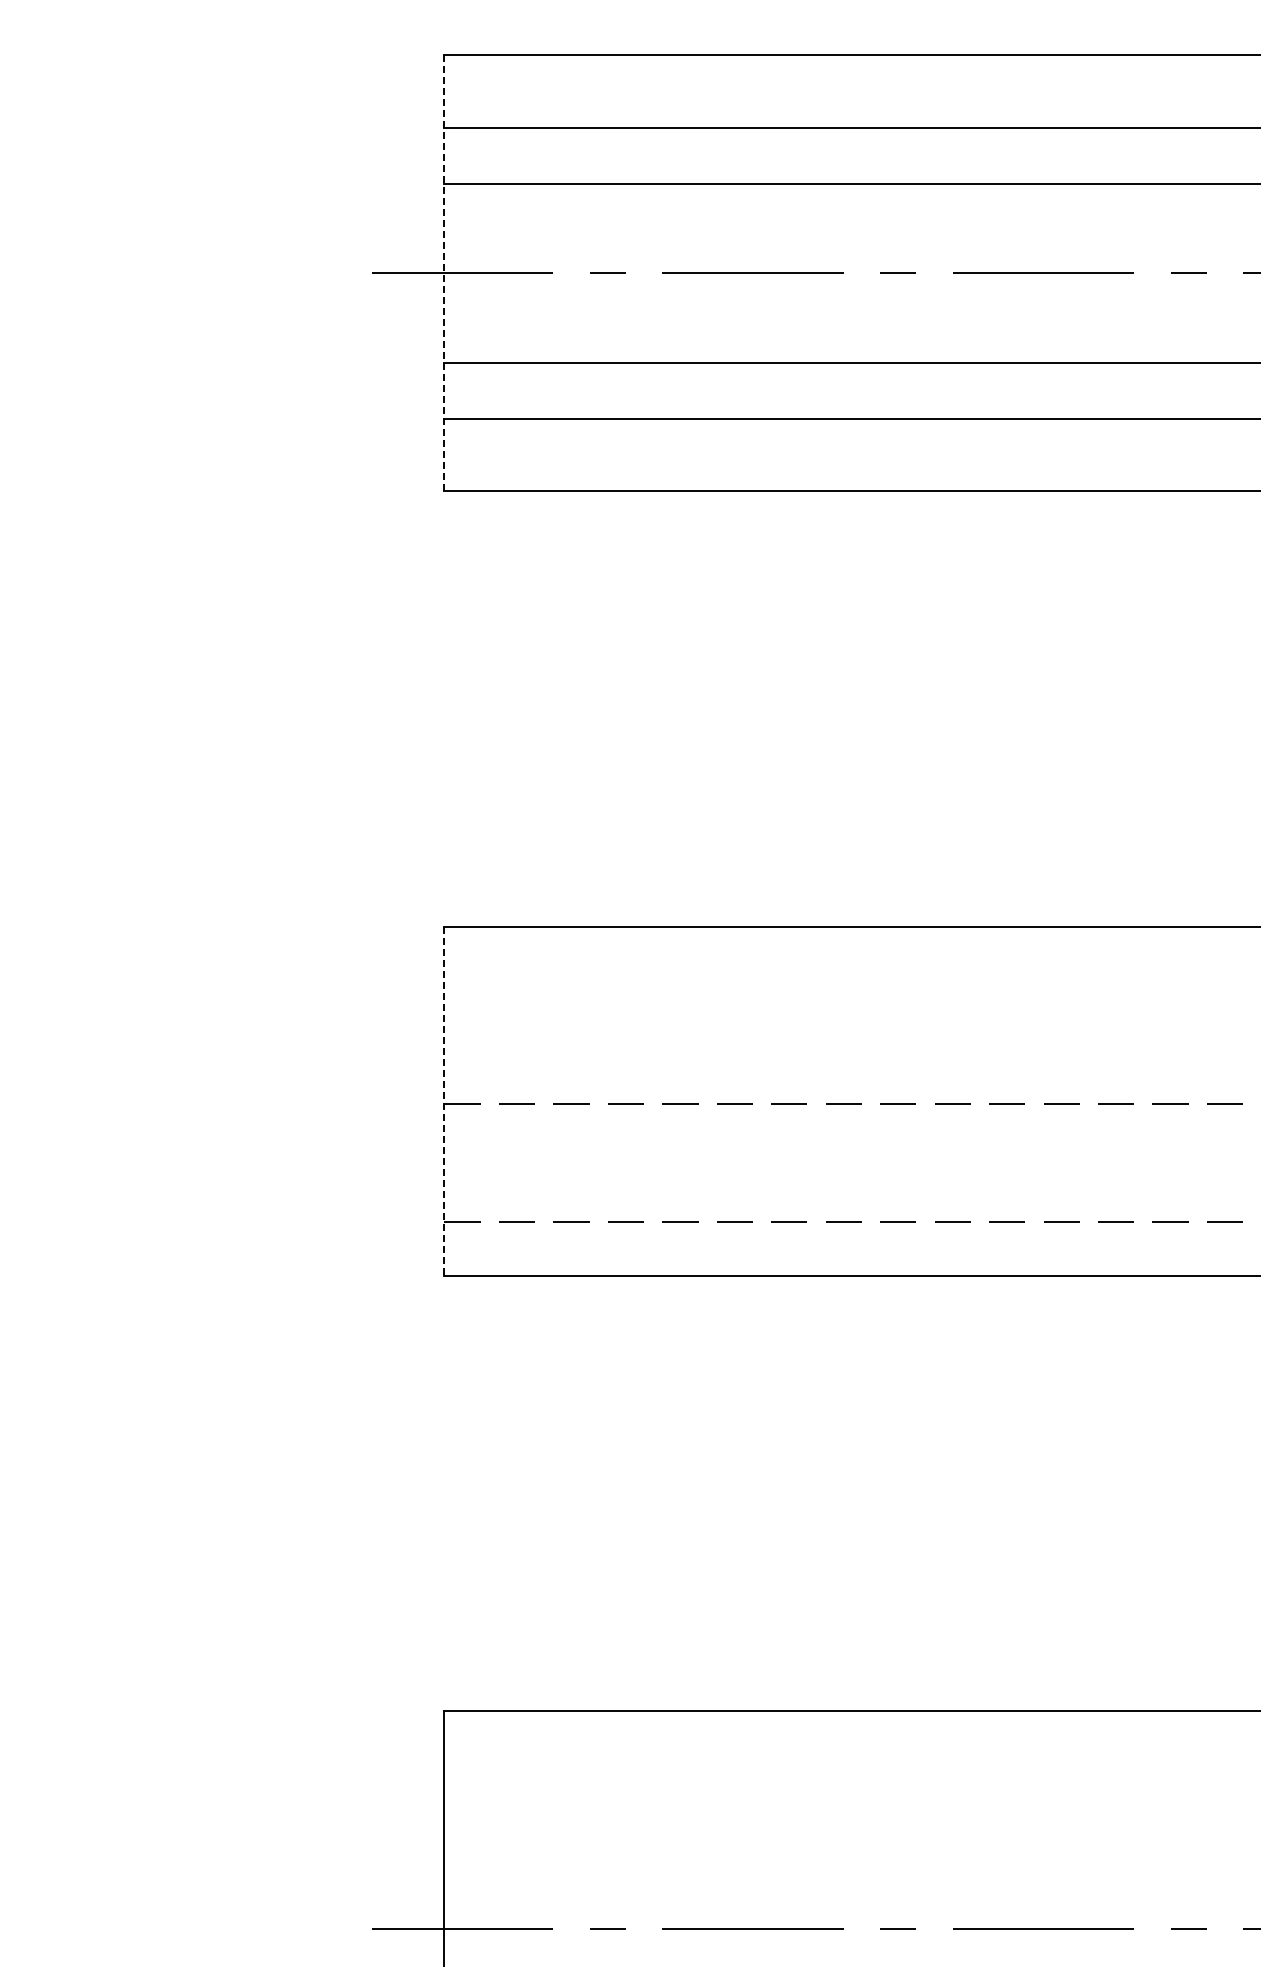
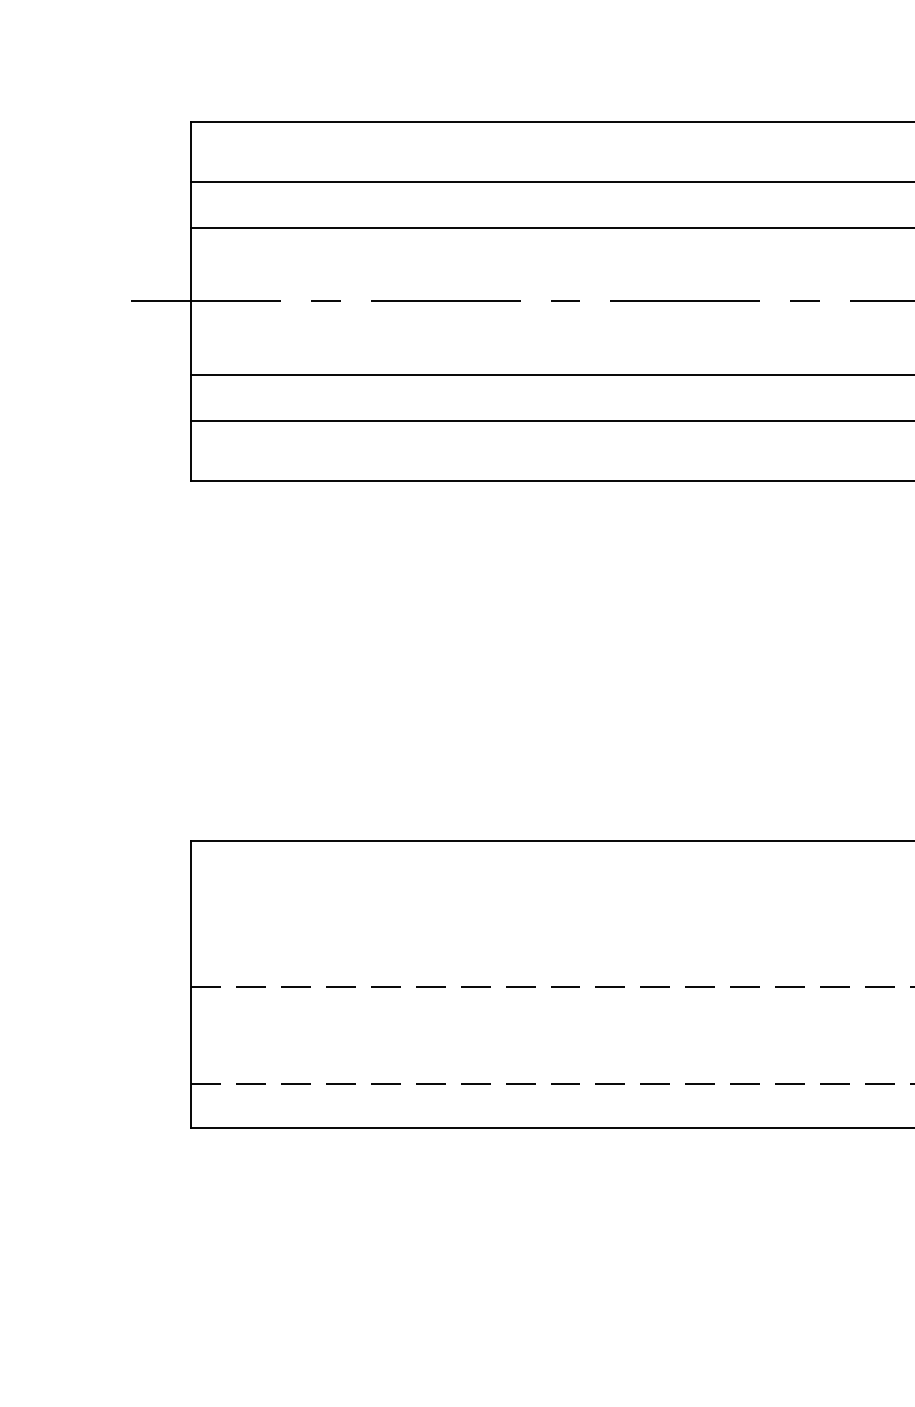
line: (444, 273) -> (191, 301), dashed -> solid
line: (444, 1101) -> (191, 984), dashed -> solid

